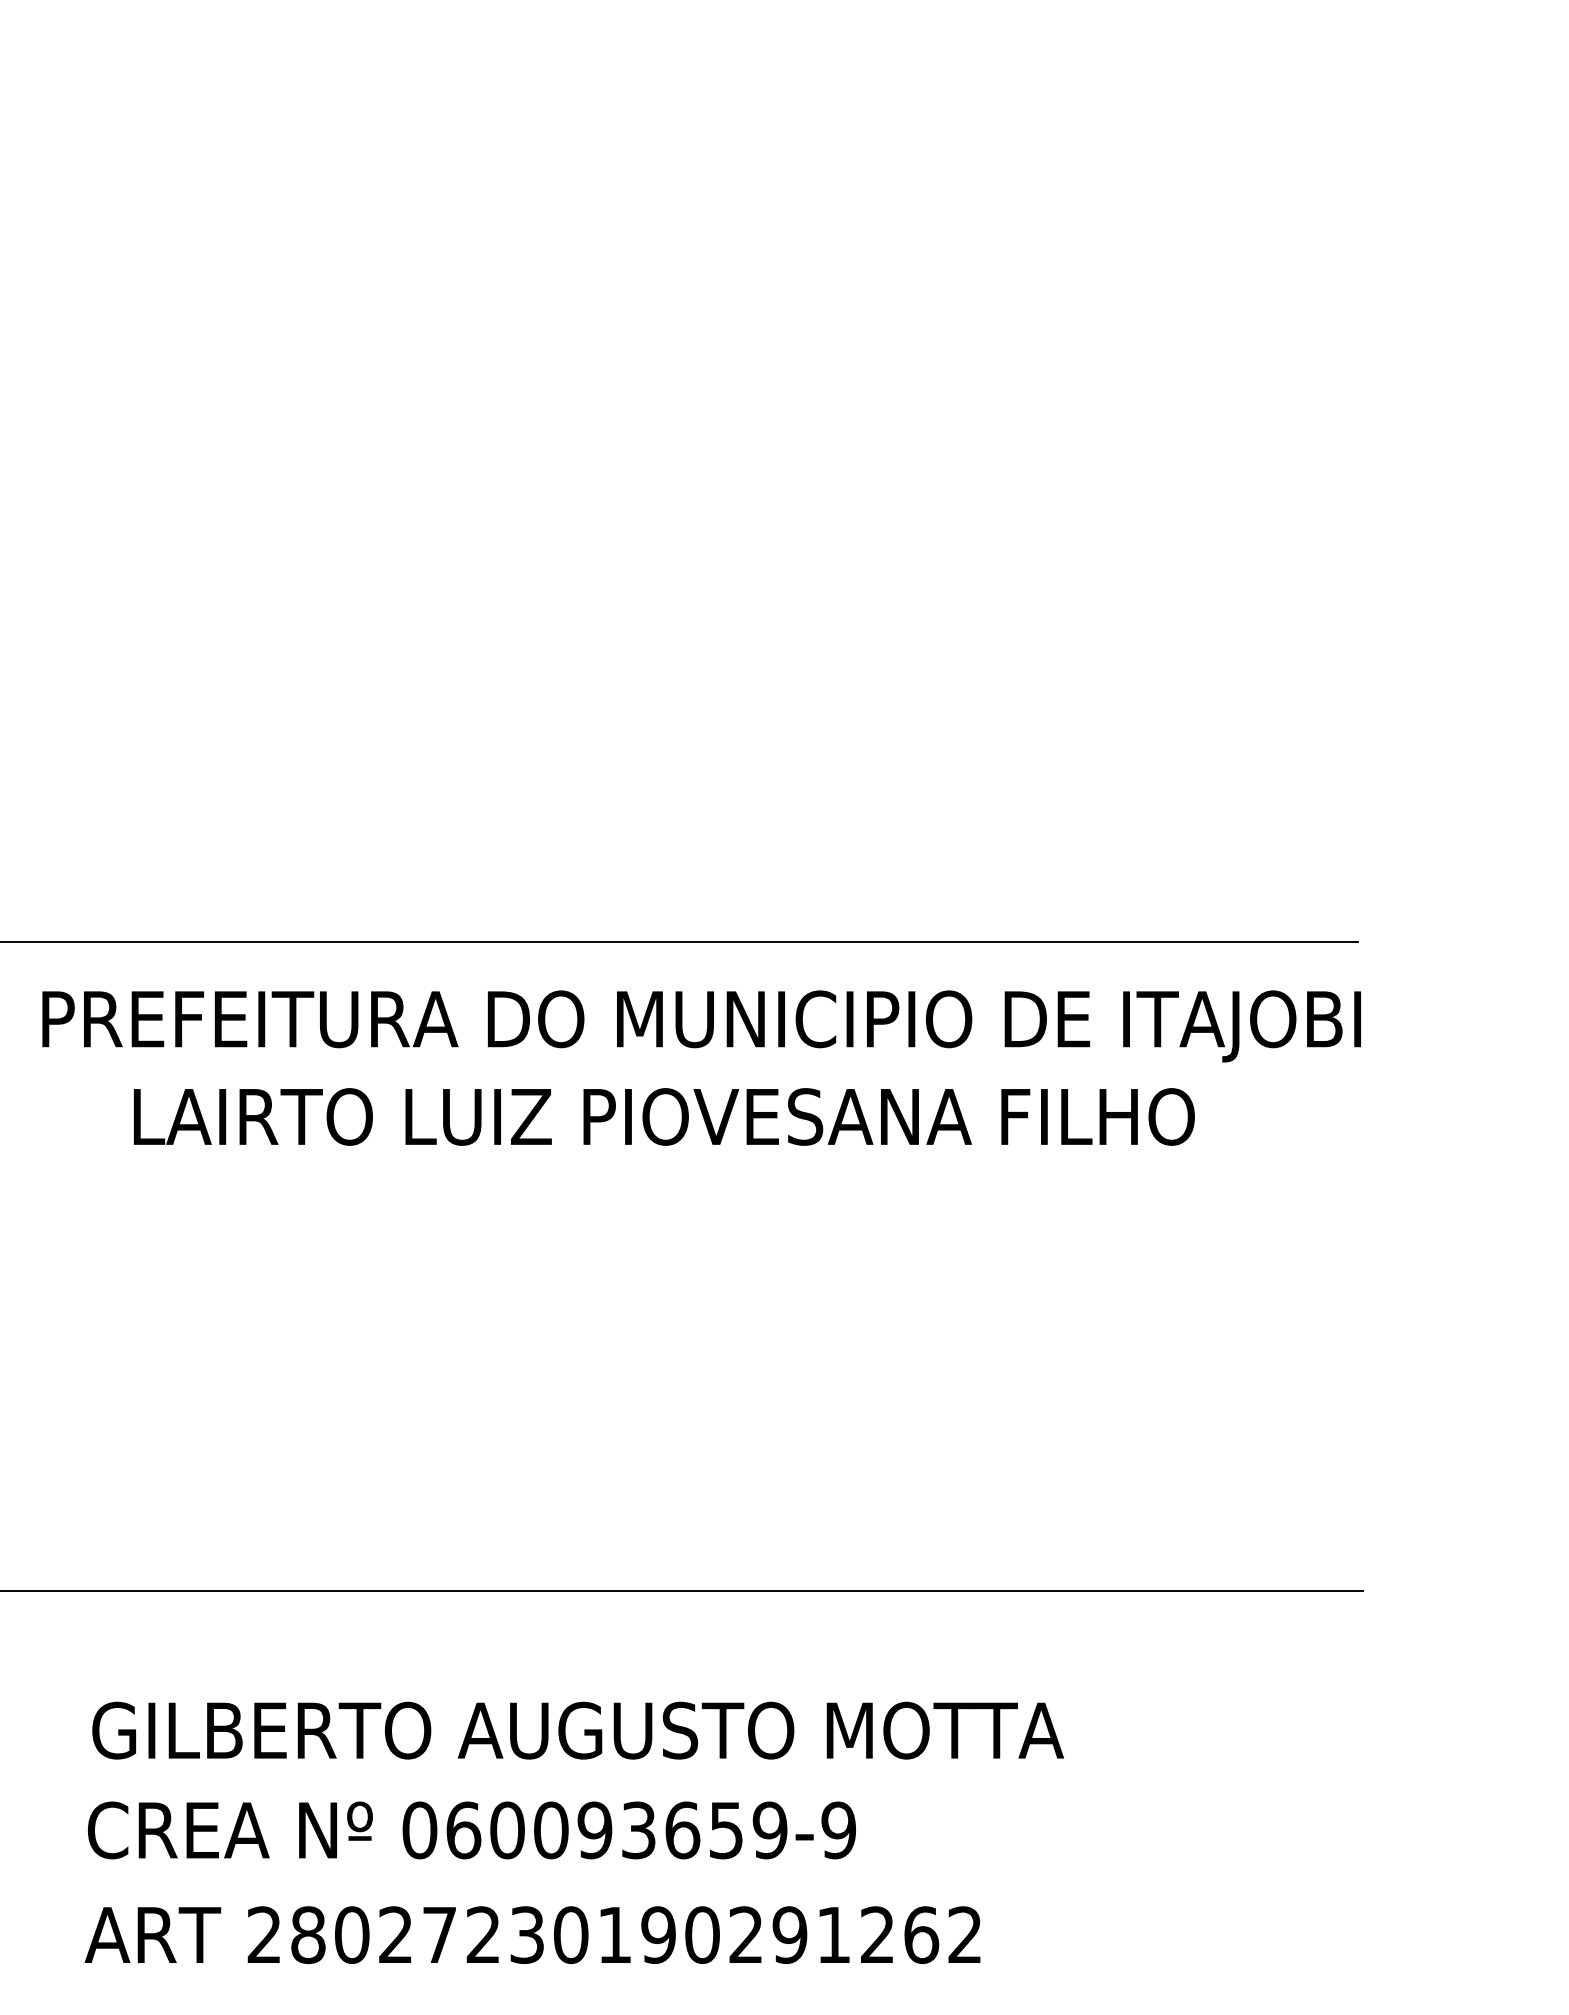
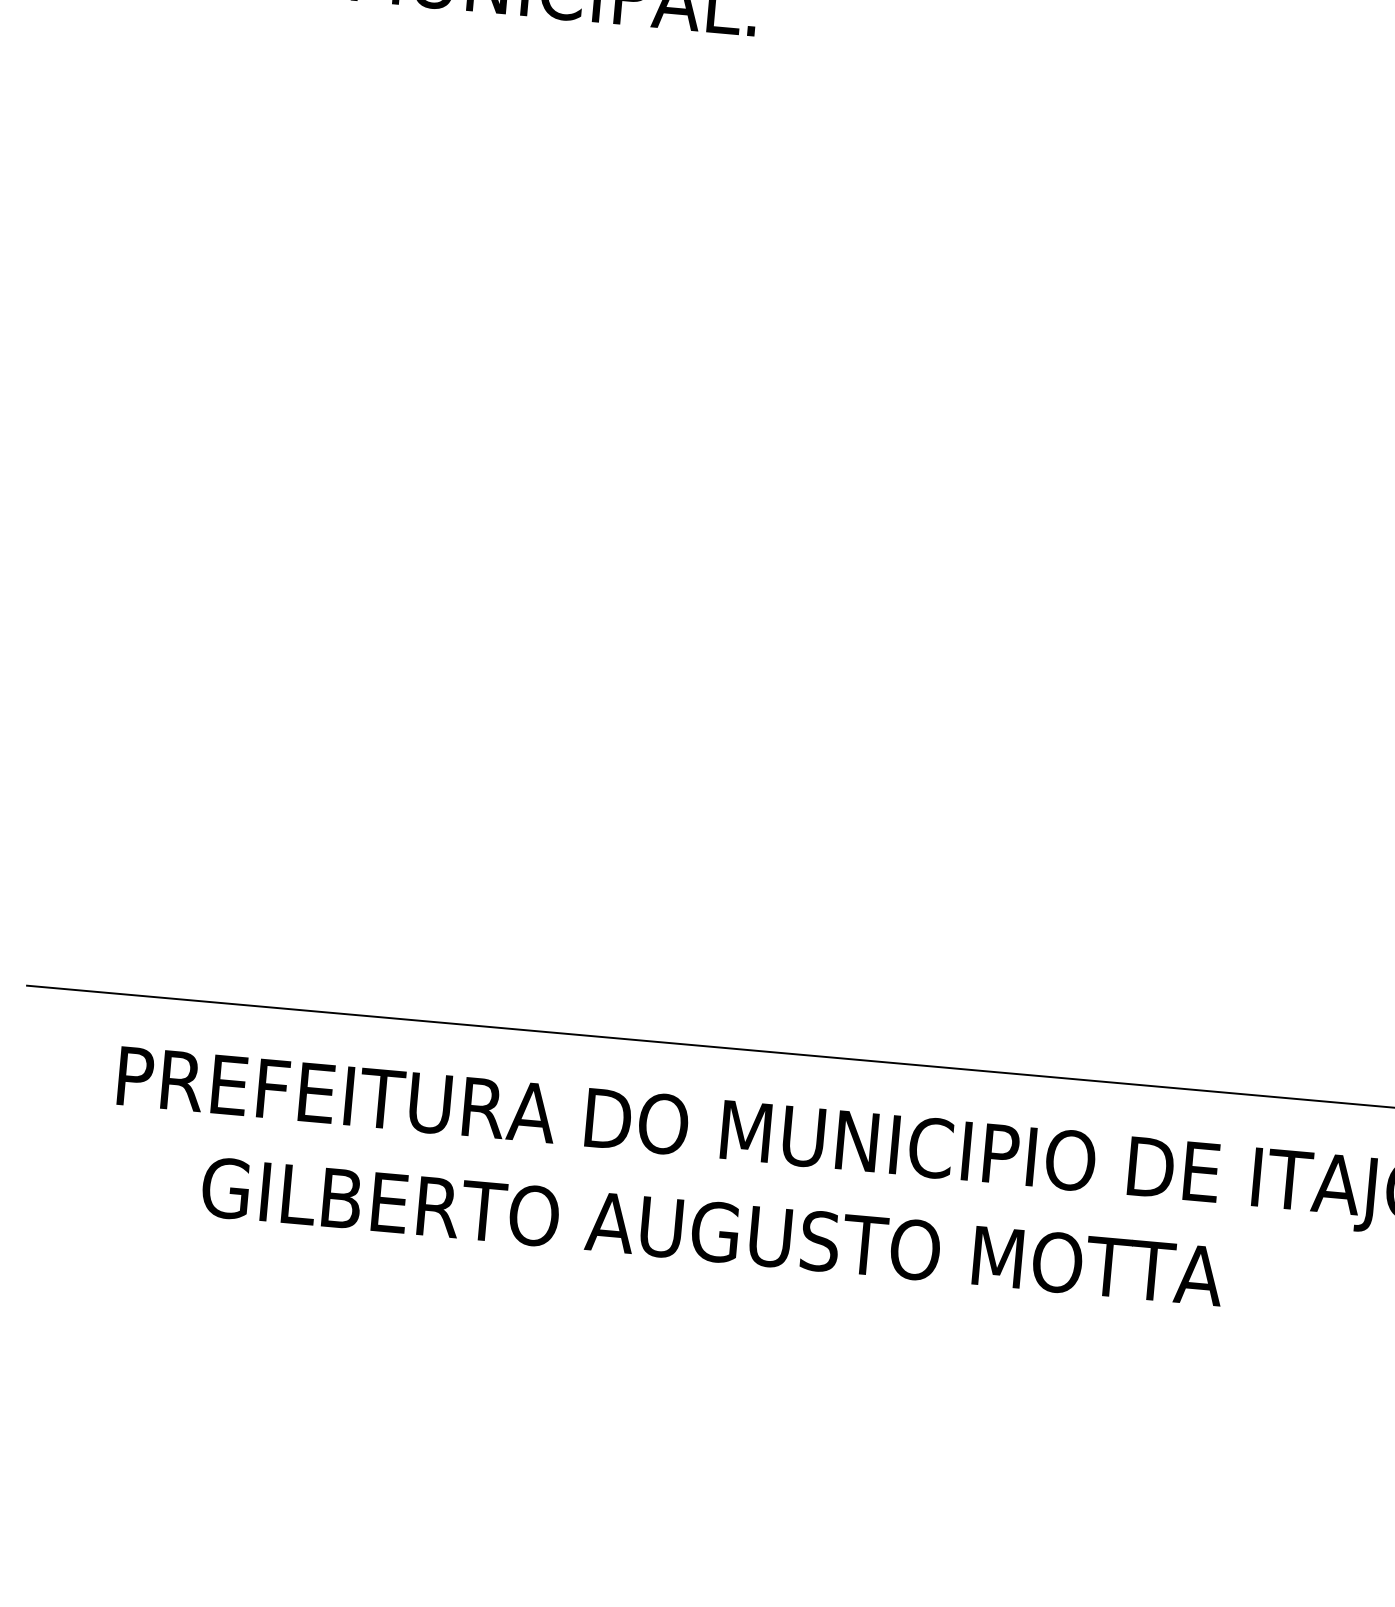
text: (662, 1116) -> (760, 1235), LAIRTO LUIZ PIOVESANA FILHO -> GILBERTO AUGUSTO MOTTA

